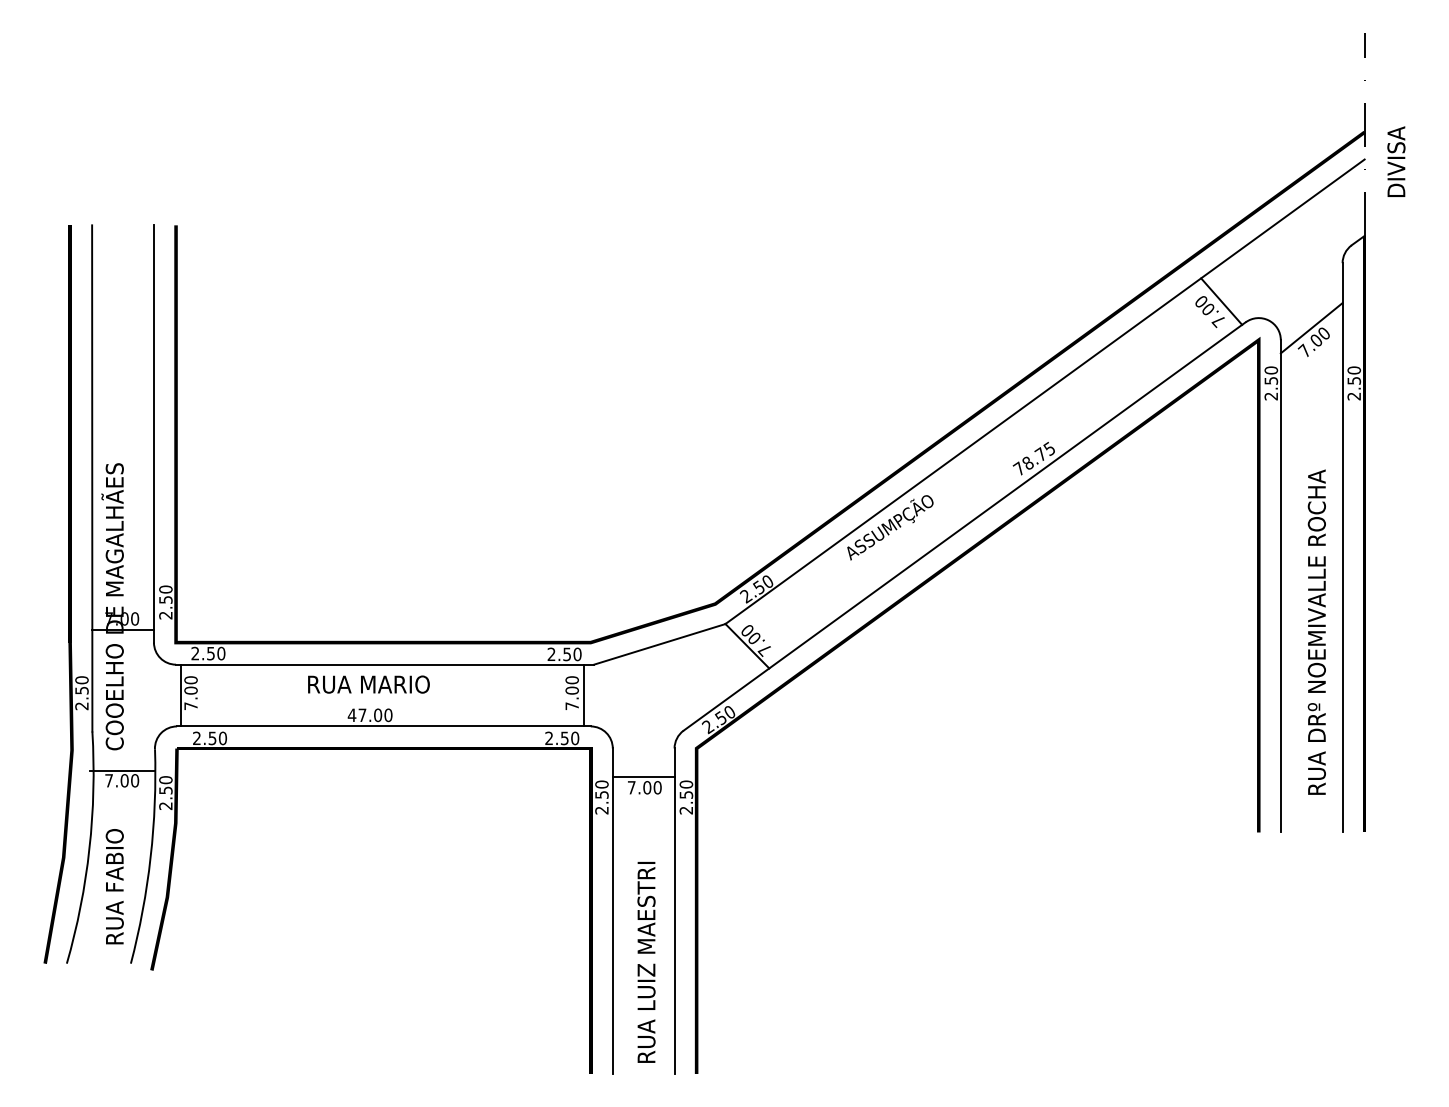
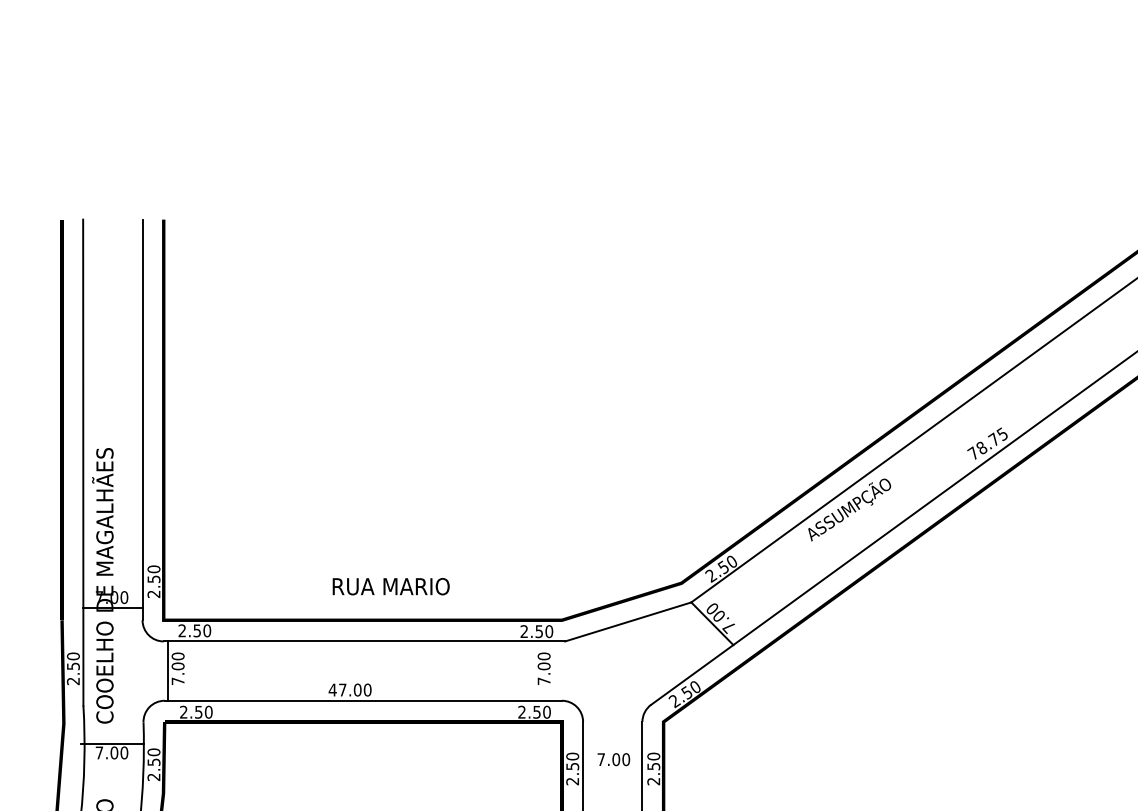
text: (368, 684) -> (390, 586), moved
line: (584, 695) -> (555, 671), removed
line: (643, 777) -> (612, 749), removed

